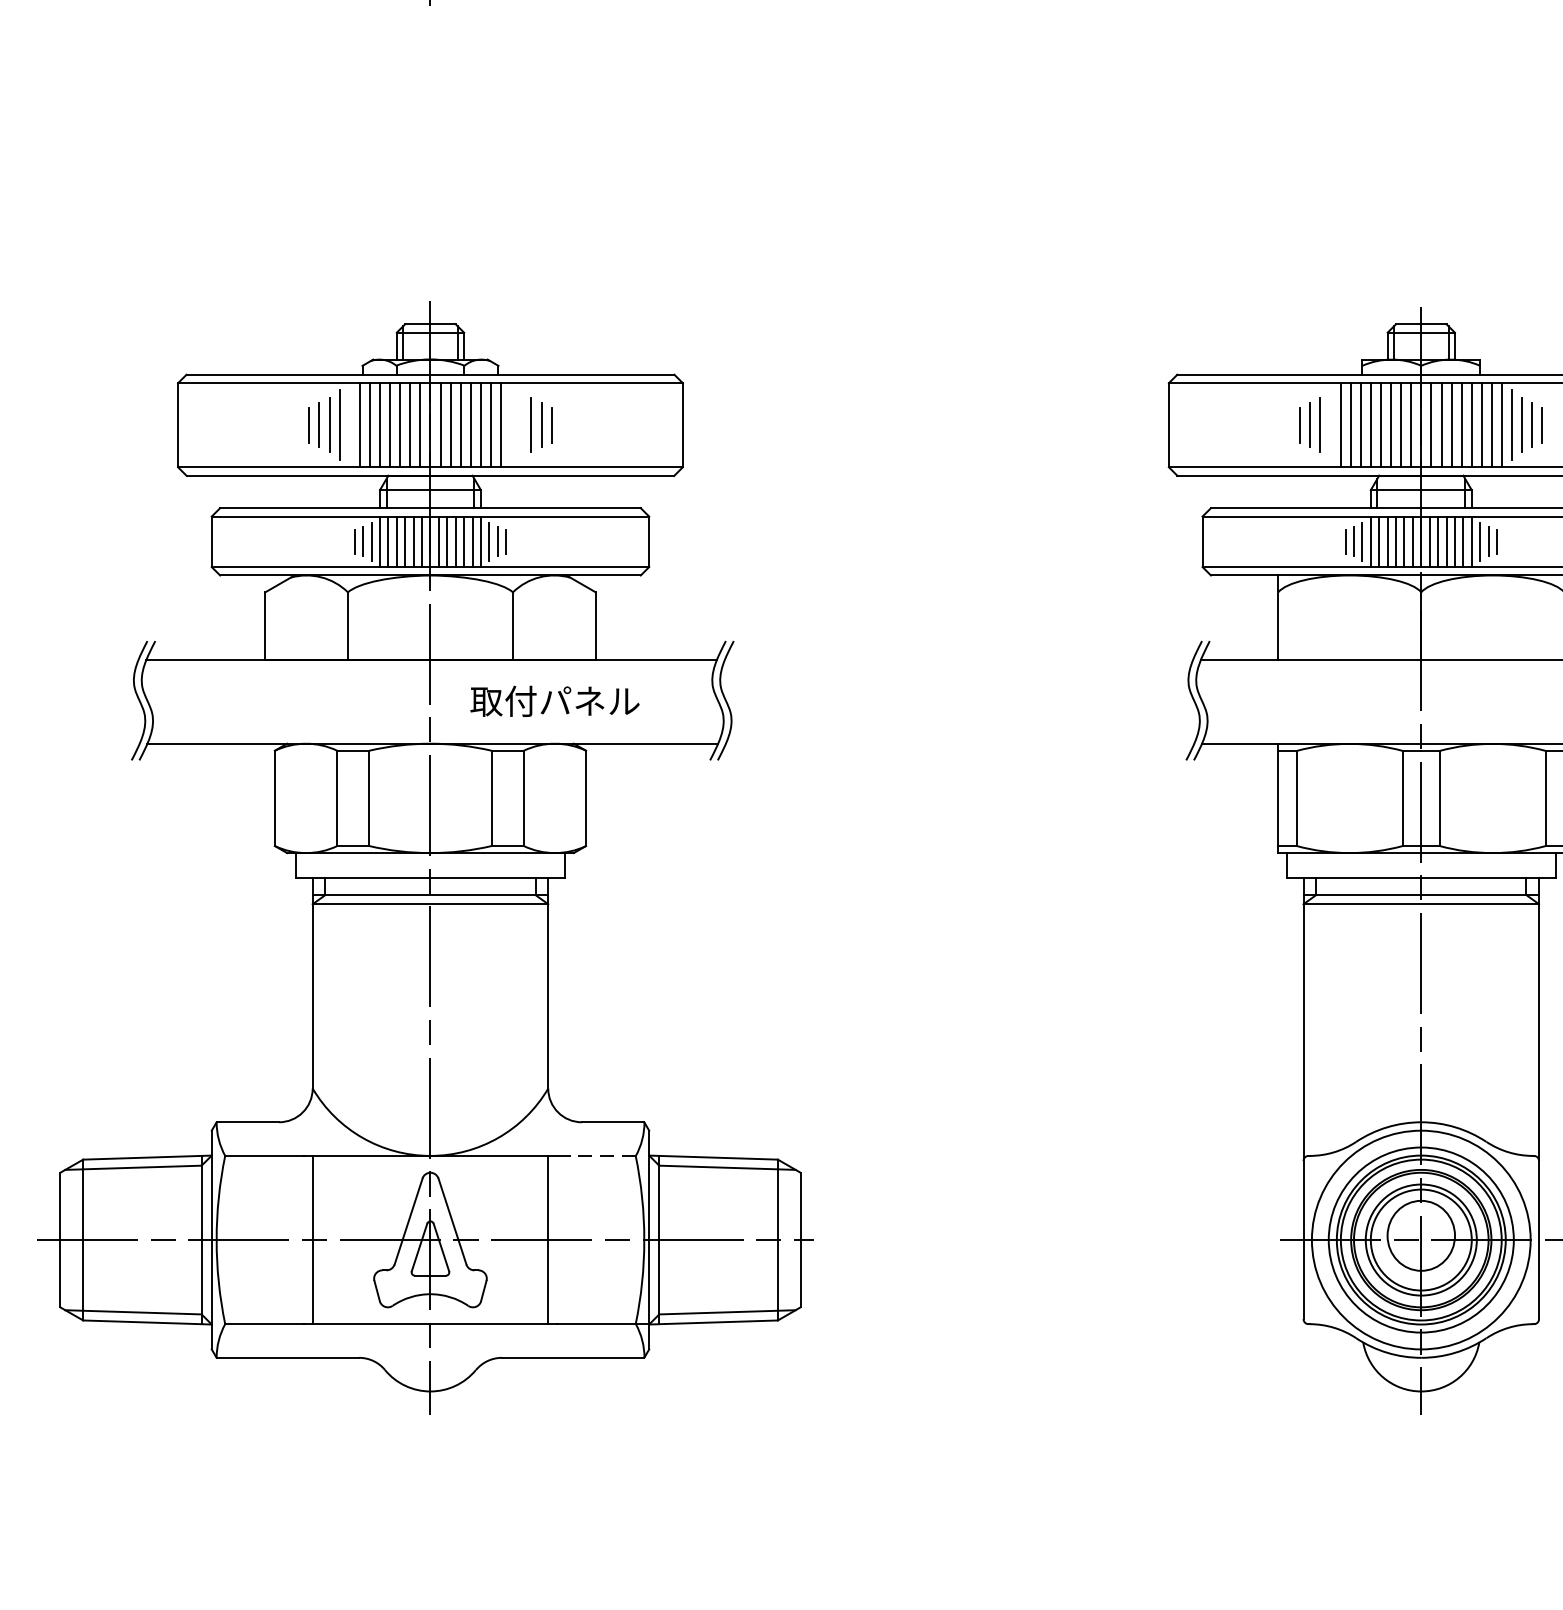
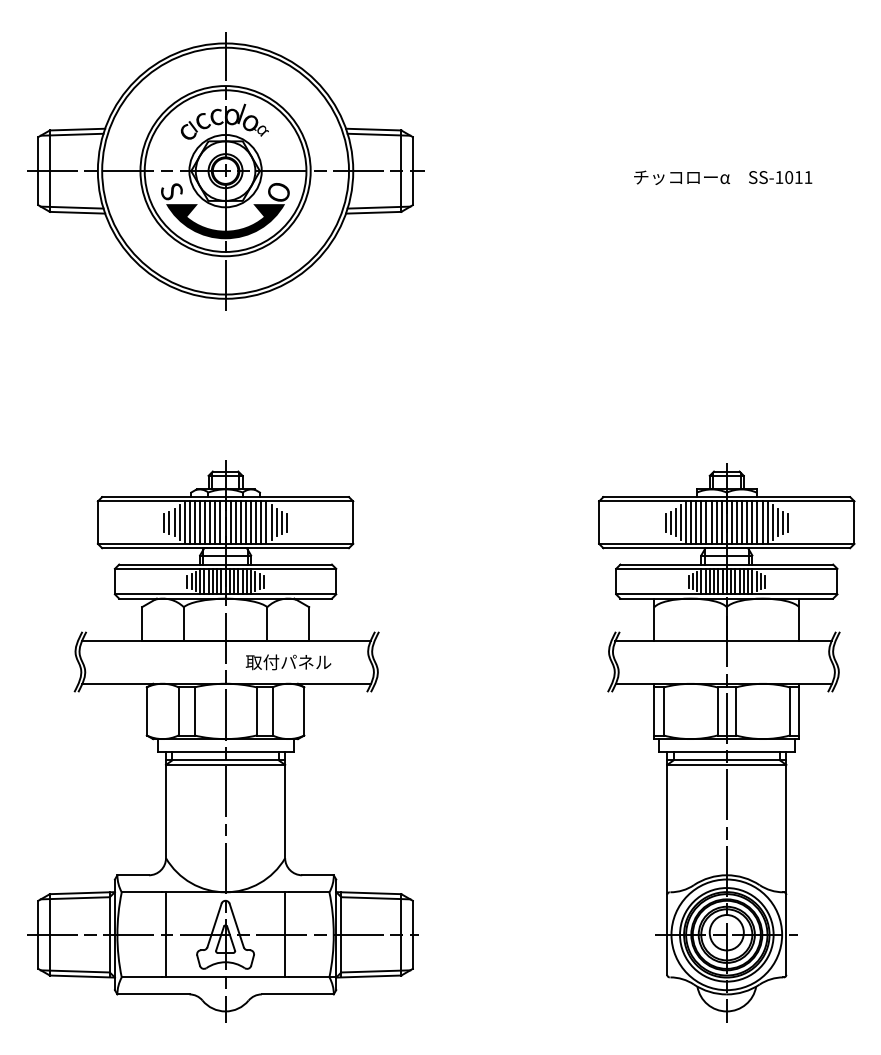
line: (349, 424) -> (184, 522), added
line: (511, 424) -> (266, 522), added
line: (521, 424) -> (271, 522), added
line: (1329, 424) -> (680, 522), added
line: (594, 1156) -> (308, 892), dashed -> solid

